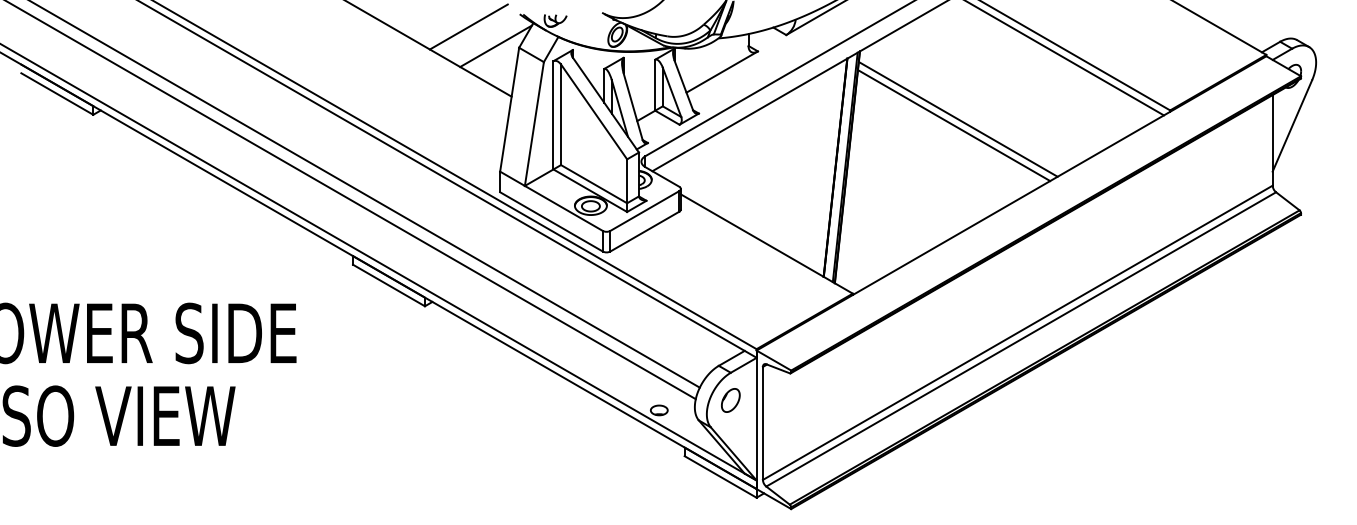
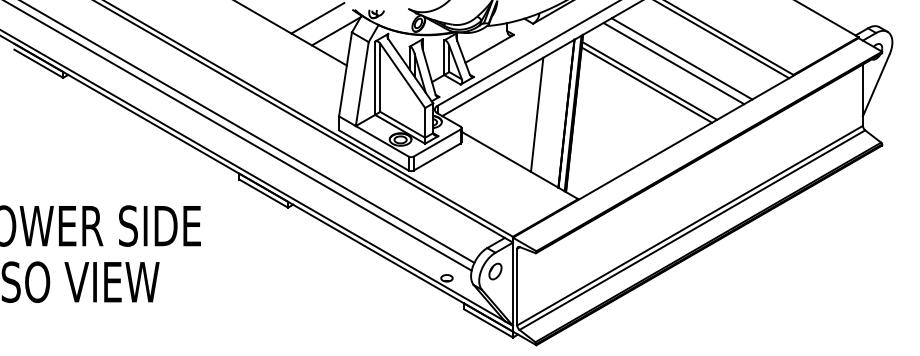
line: (1005, 86) -> (681, 58), added
line: (993, 93) -> (673, 63), added
line: (792, 168) -> (537, 114), added

